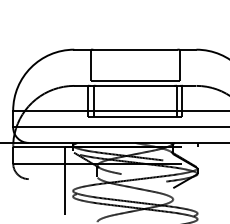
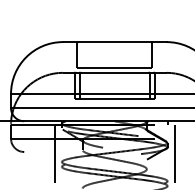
line: (206, 181) -> (175, 154), added

